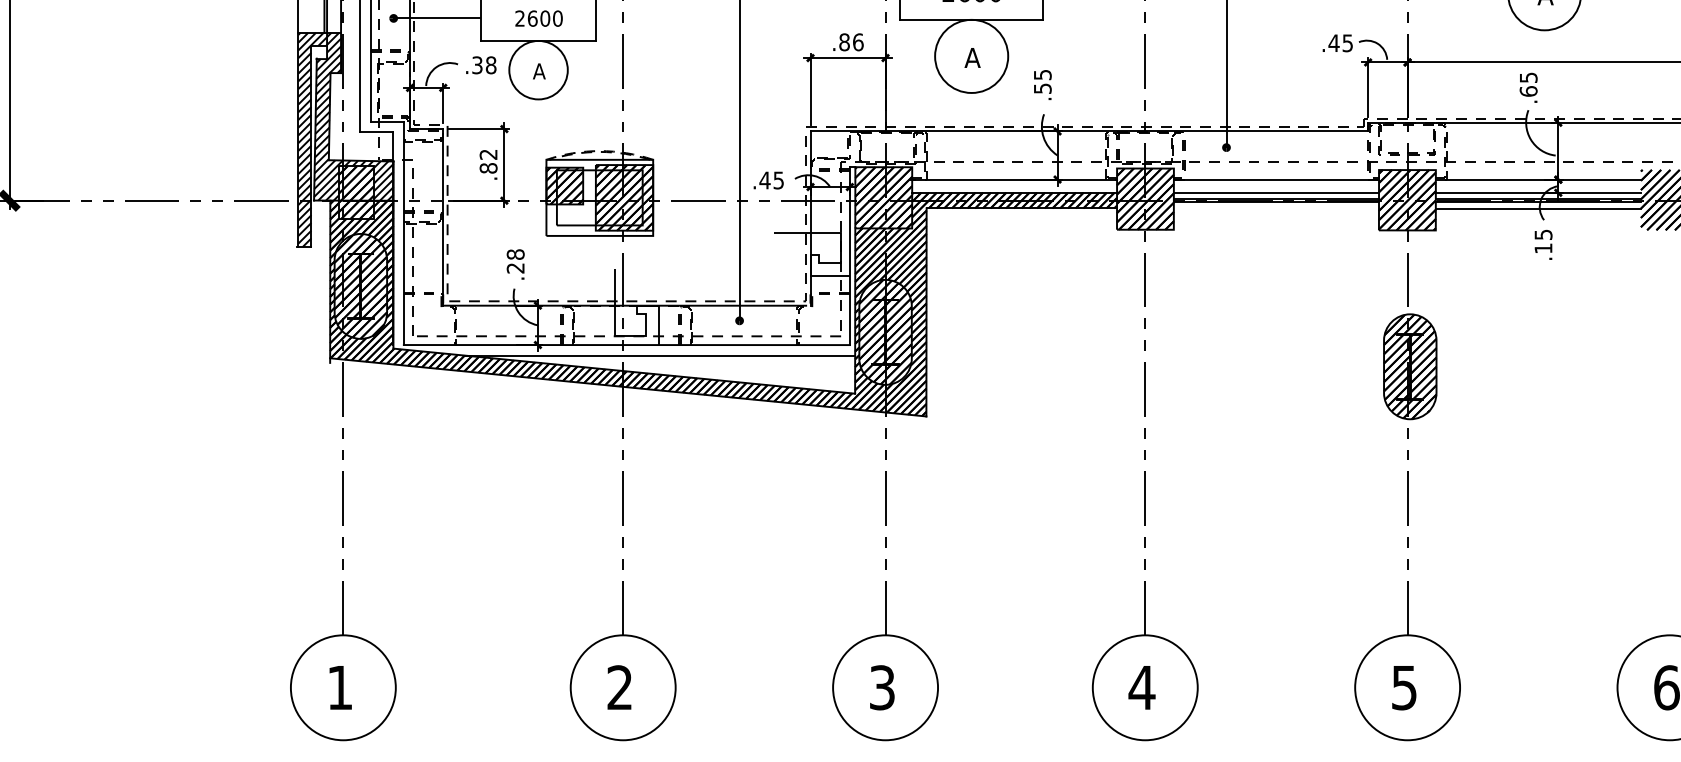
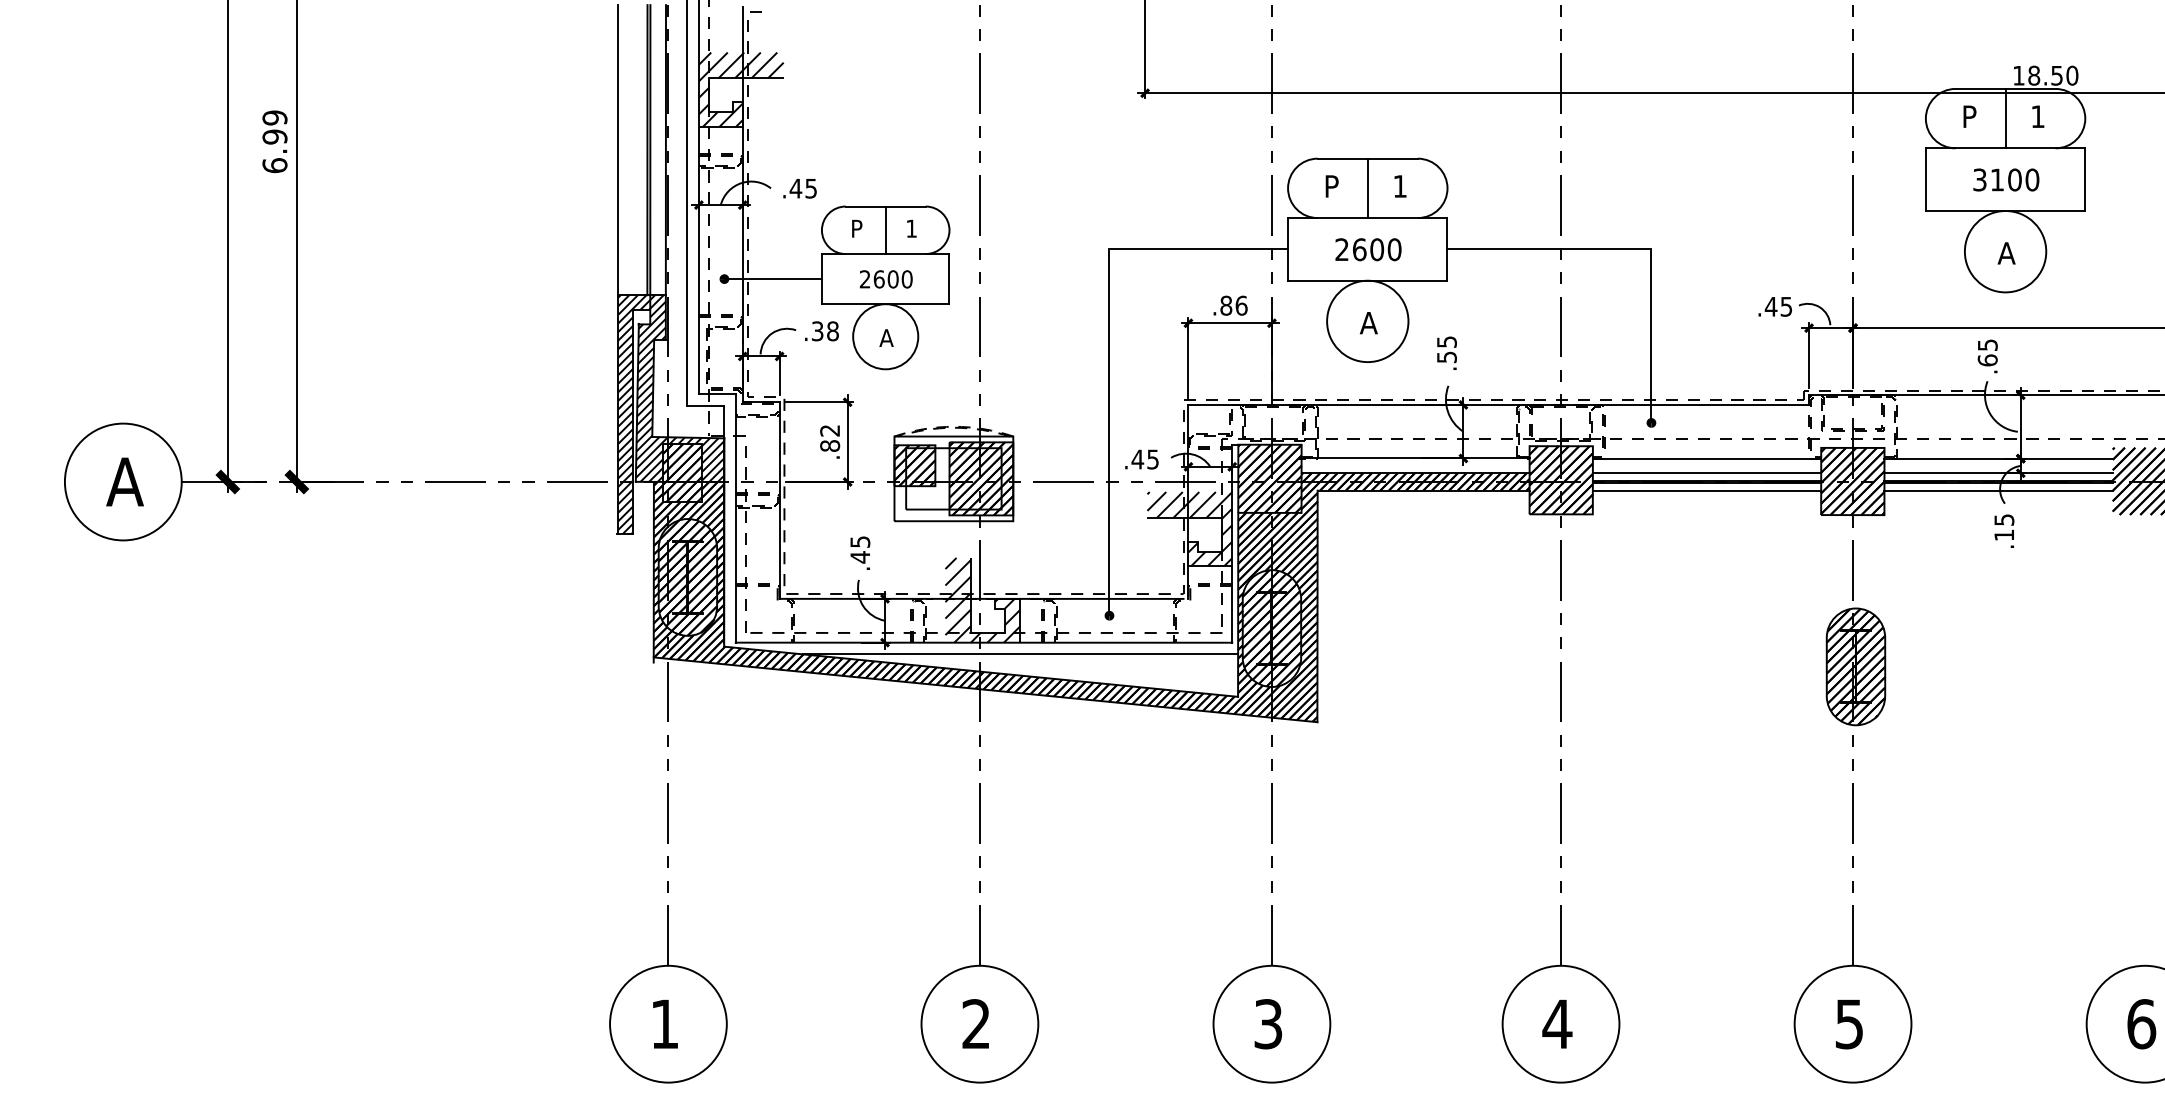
line: (1275, 208) -> (1706, 490), added
hatch: (811, 243) -> (1189, 529), added
text: (515, 261) -> (860, 549), .28 -> .45
hatch: (625, 306) -> (982, 599), added

